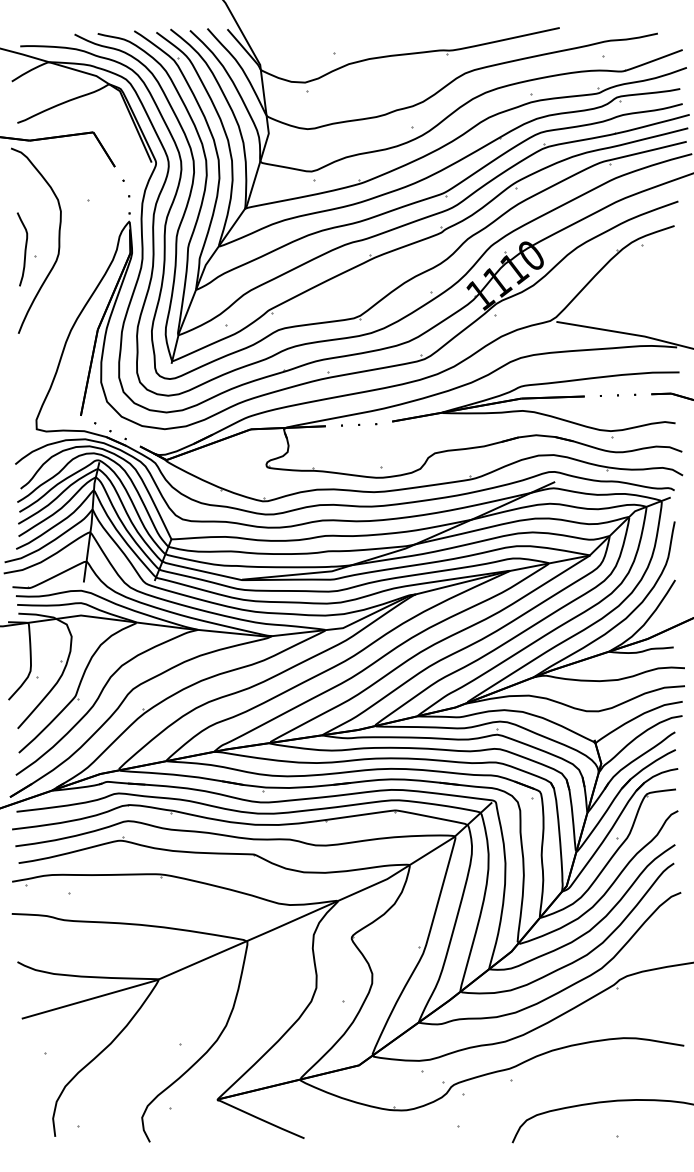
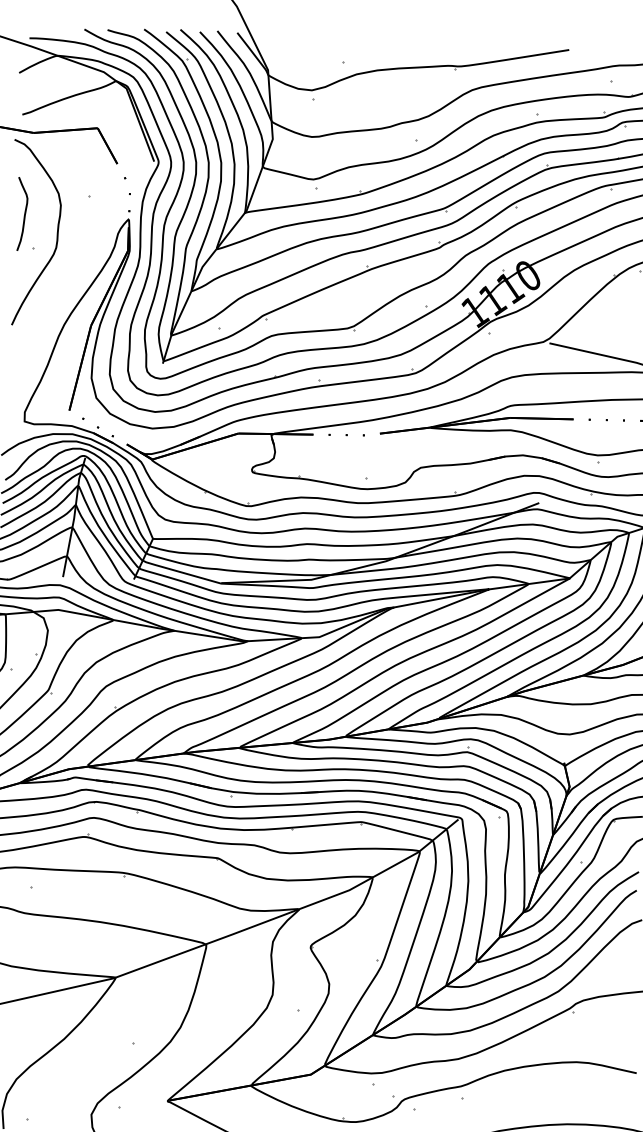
curve: (24, 249) -> (23, 214), moved

